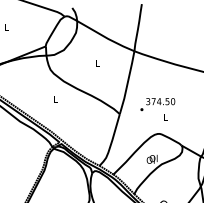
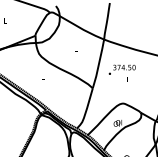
text: (156, 107) -> (121, 72), moved

